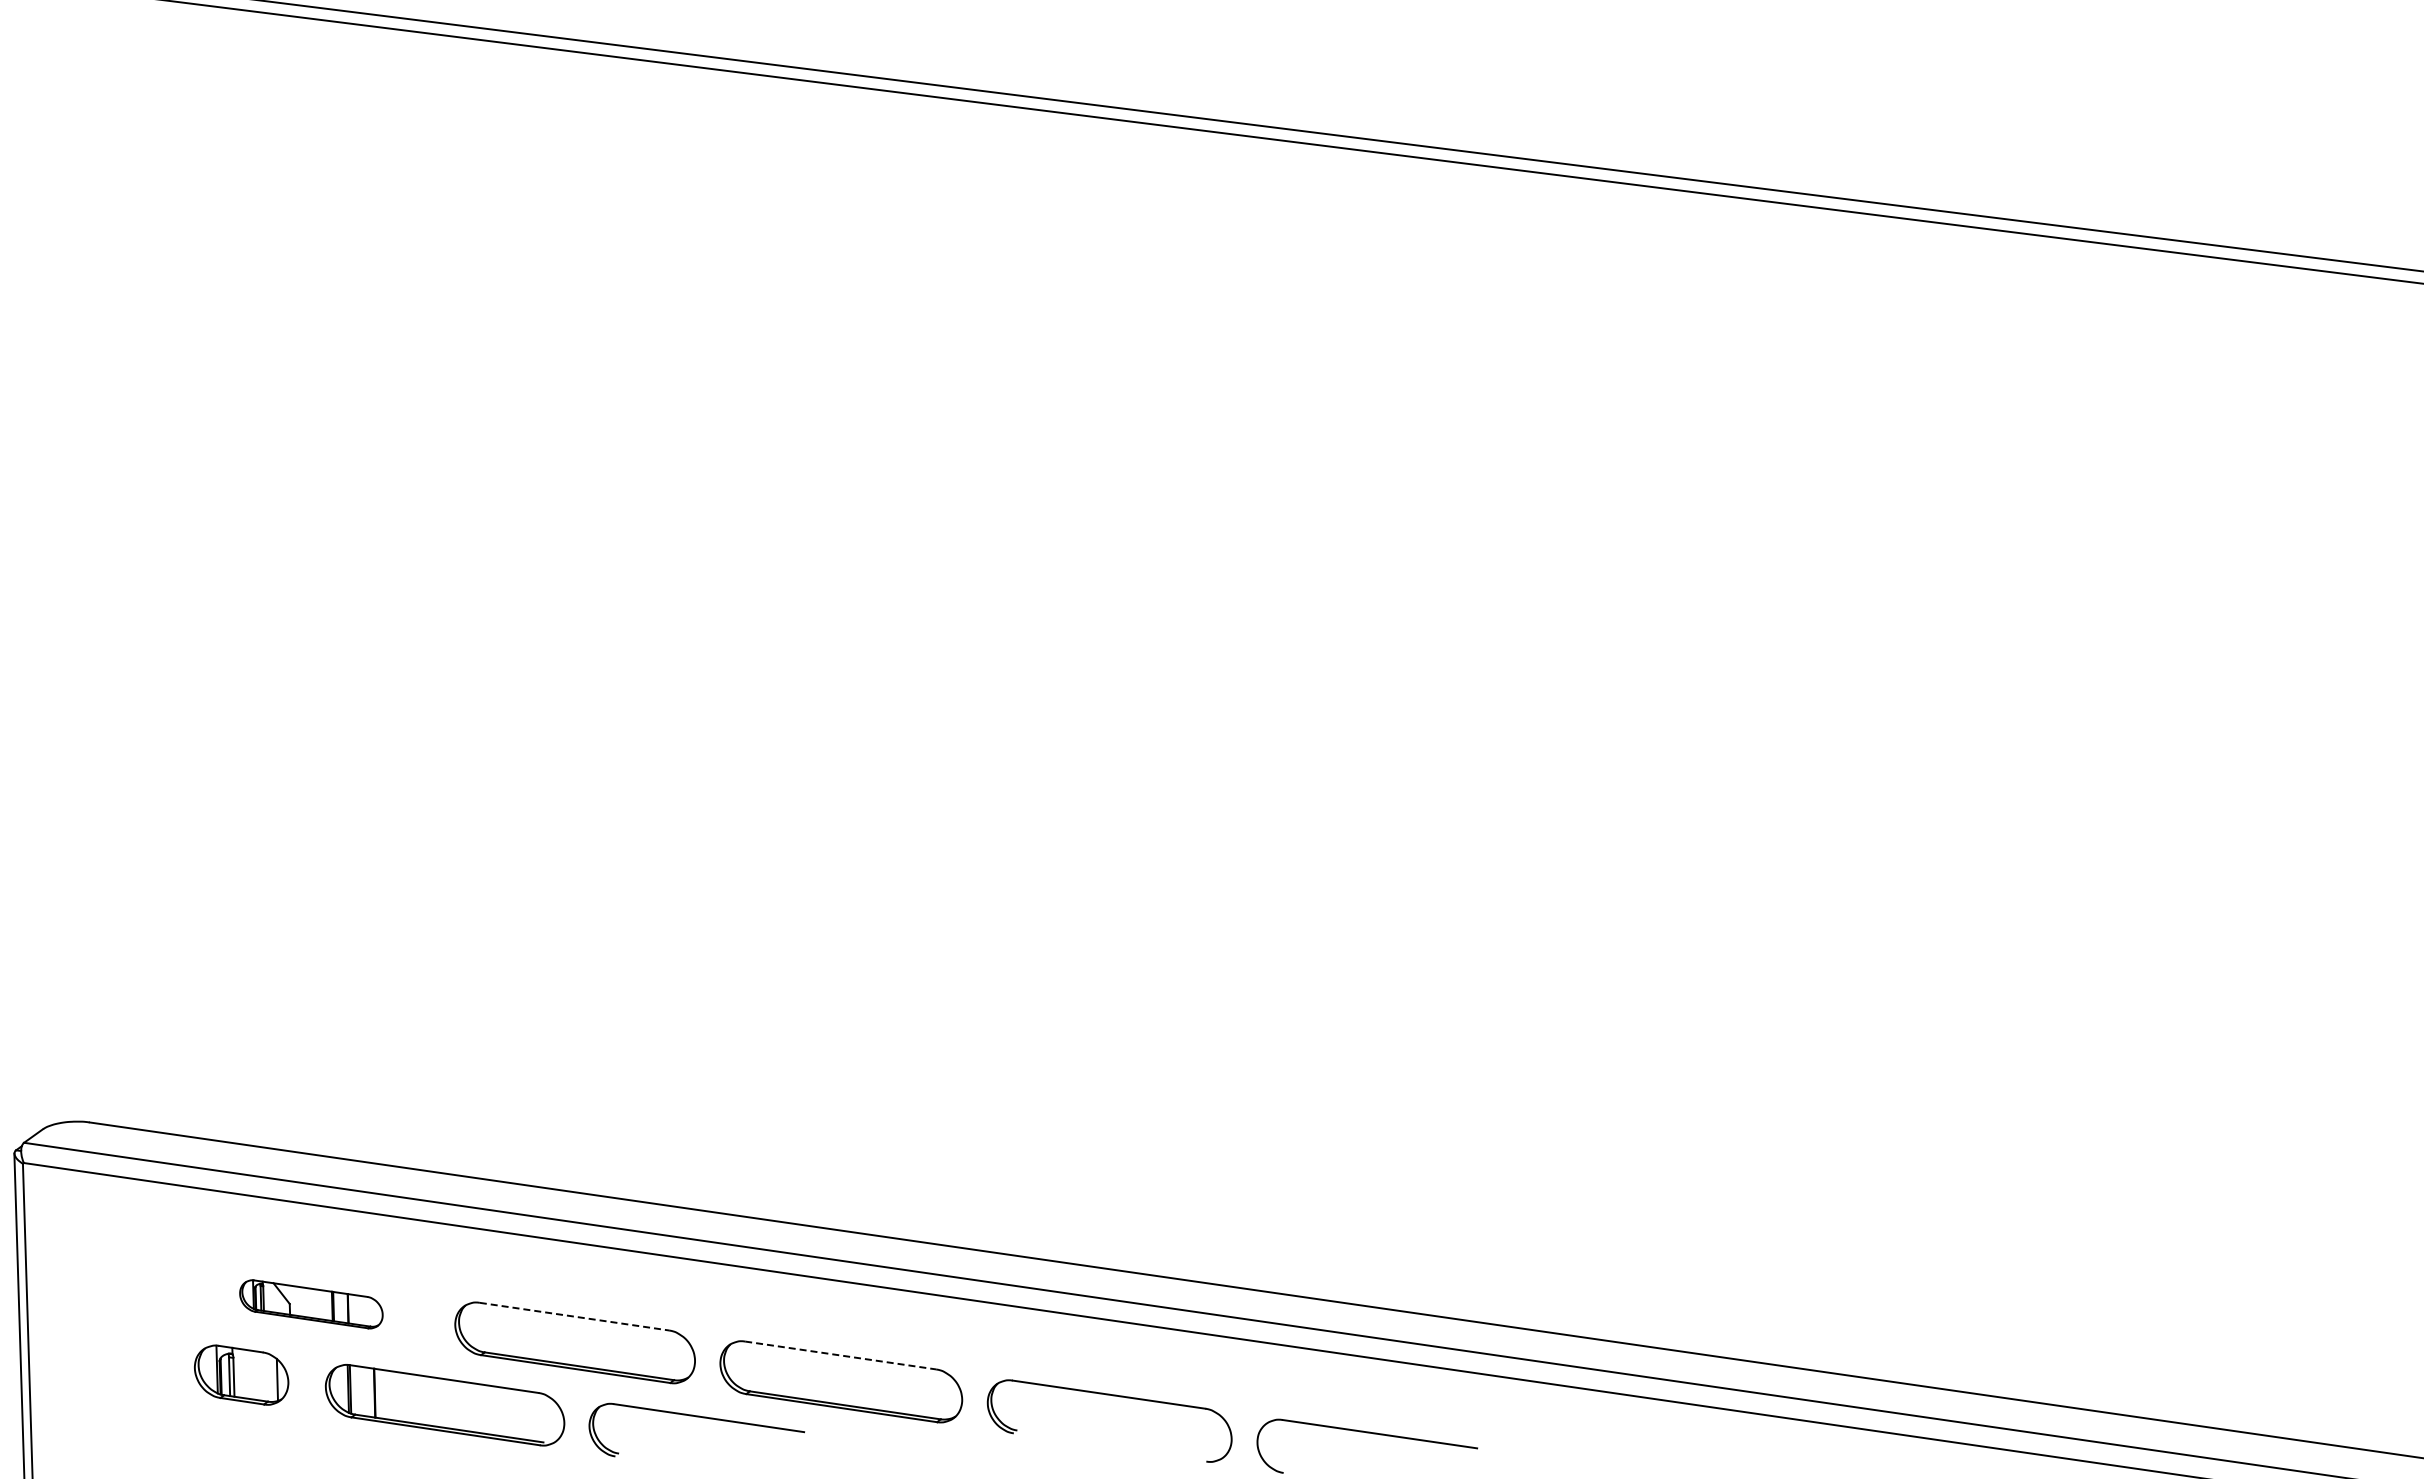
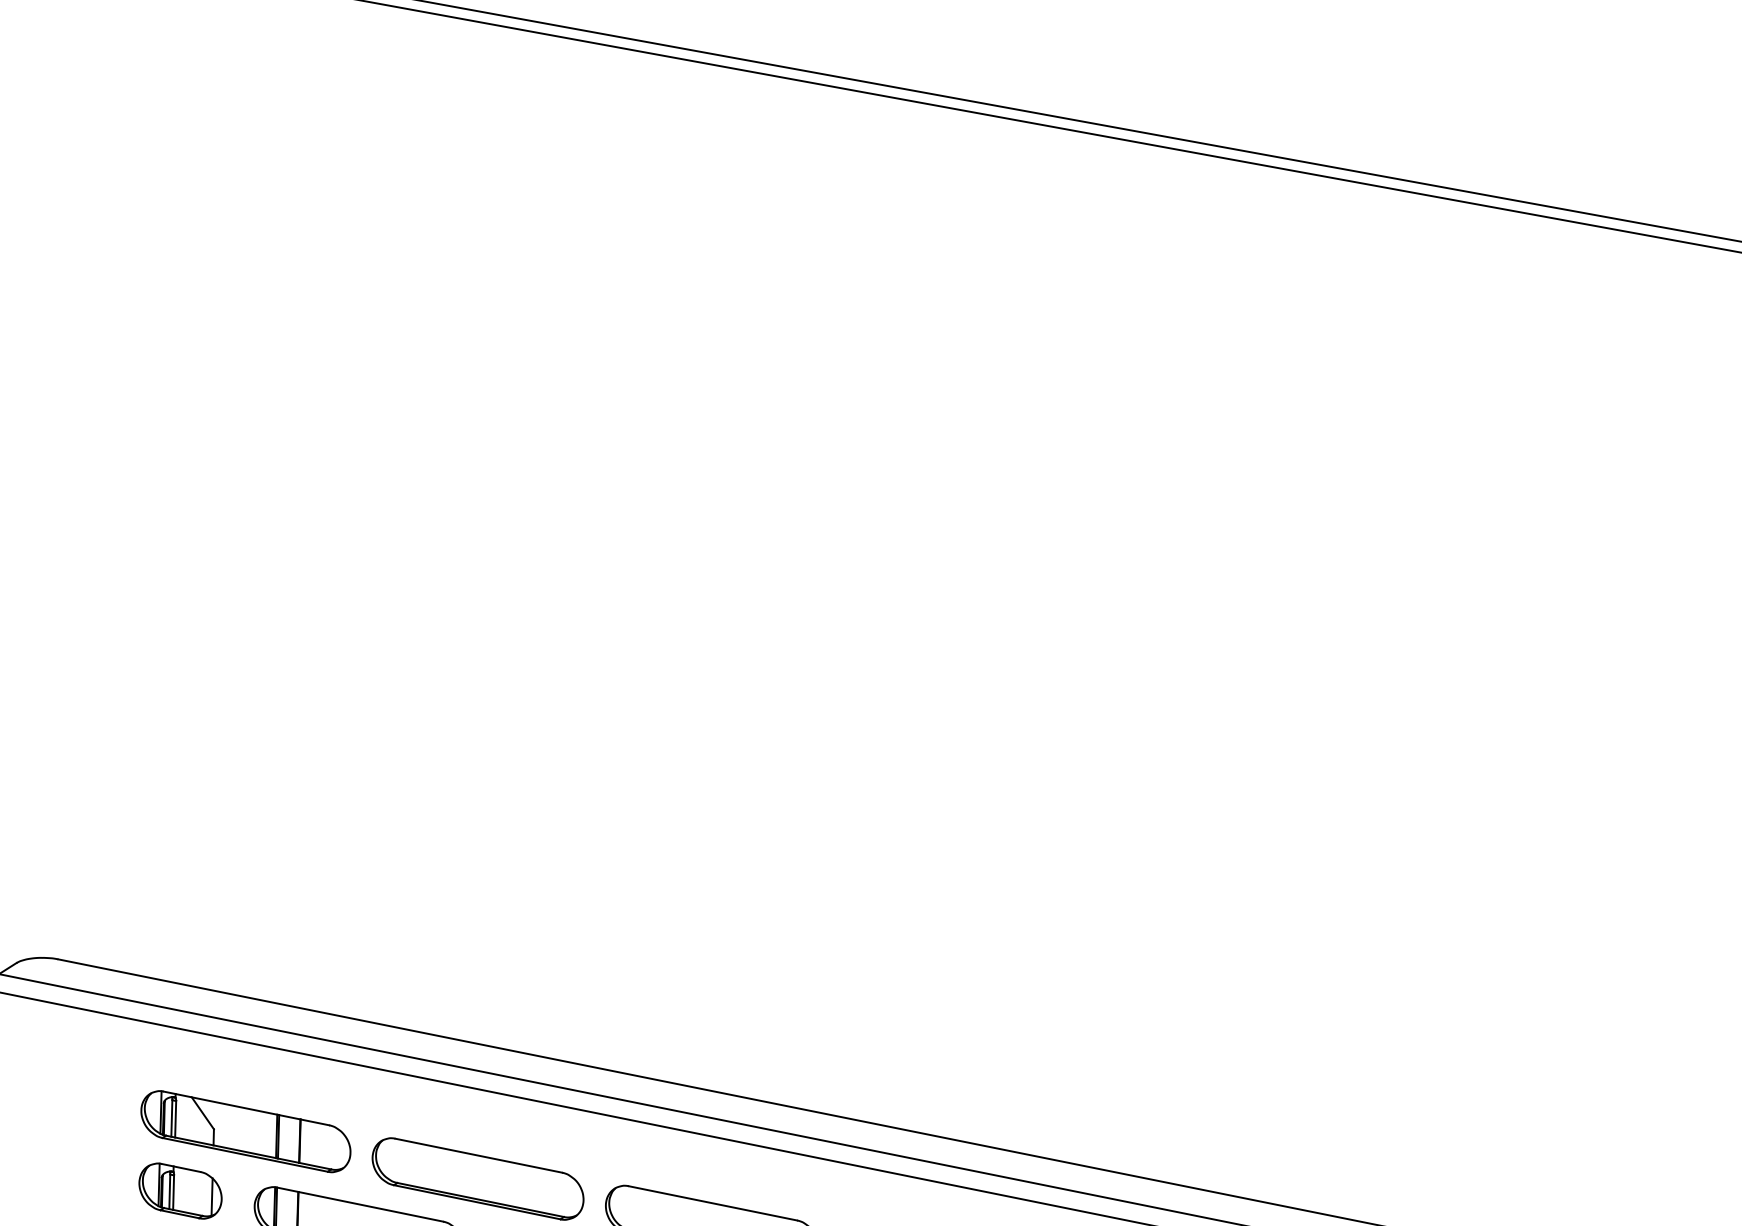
part: (311, 1304) -> (246, 1131), size x1.67
line: (574, 1316) -> (478, 1155), dashed -> solid
line: (840, 1355) -> (712, 1203), dashed -> solid

